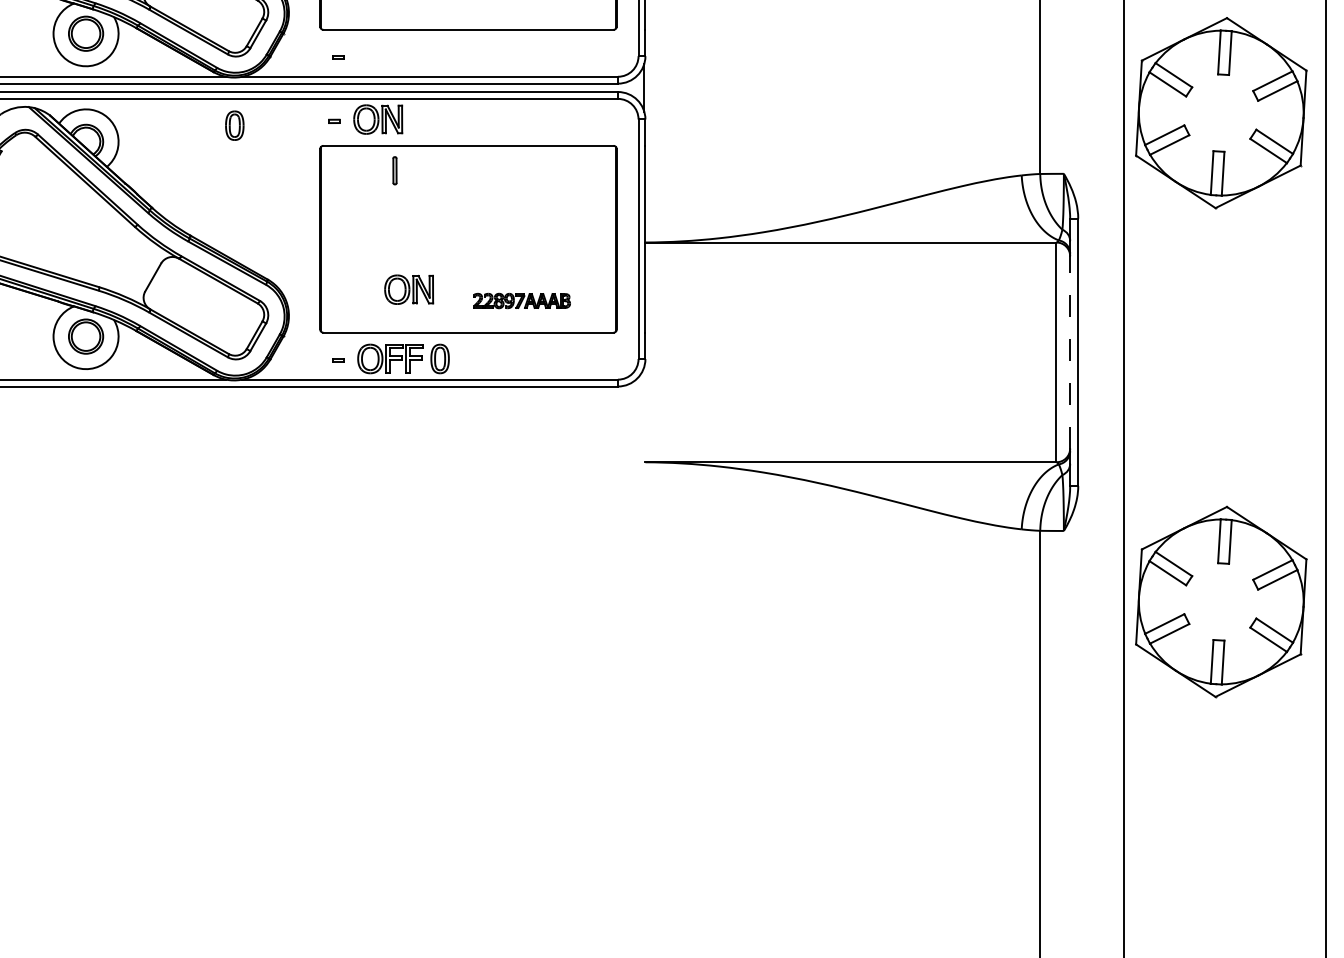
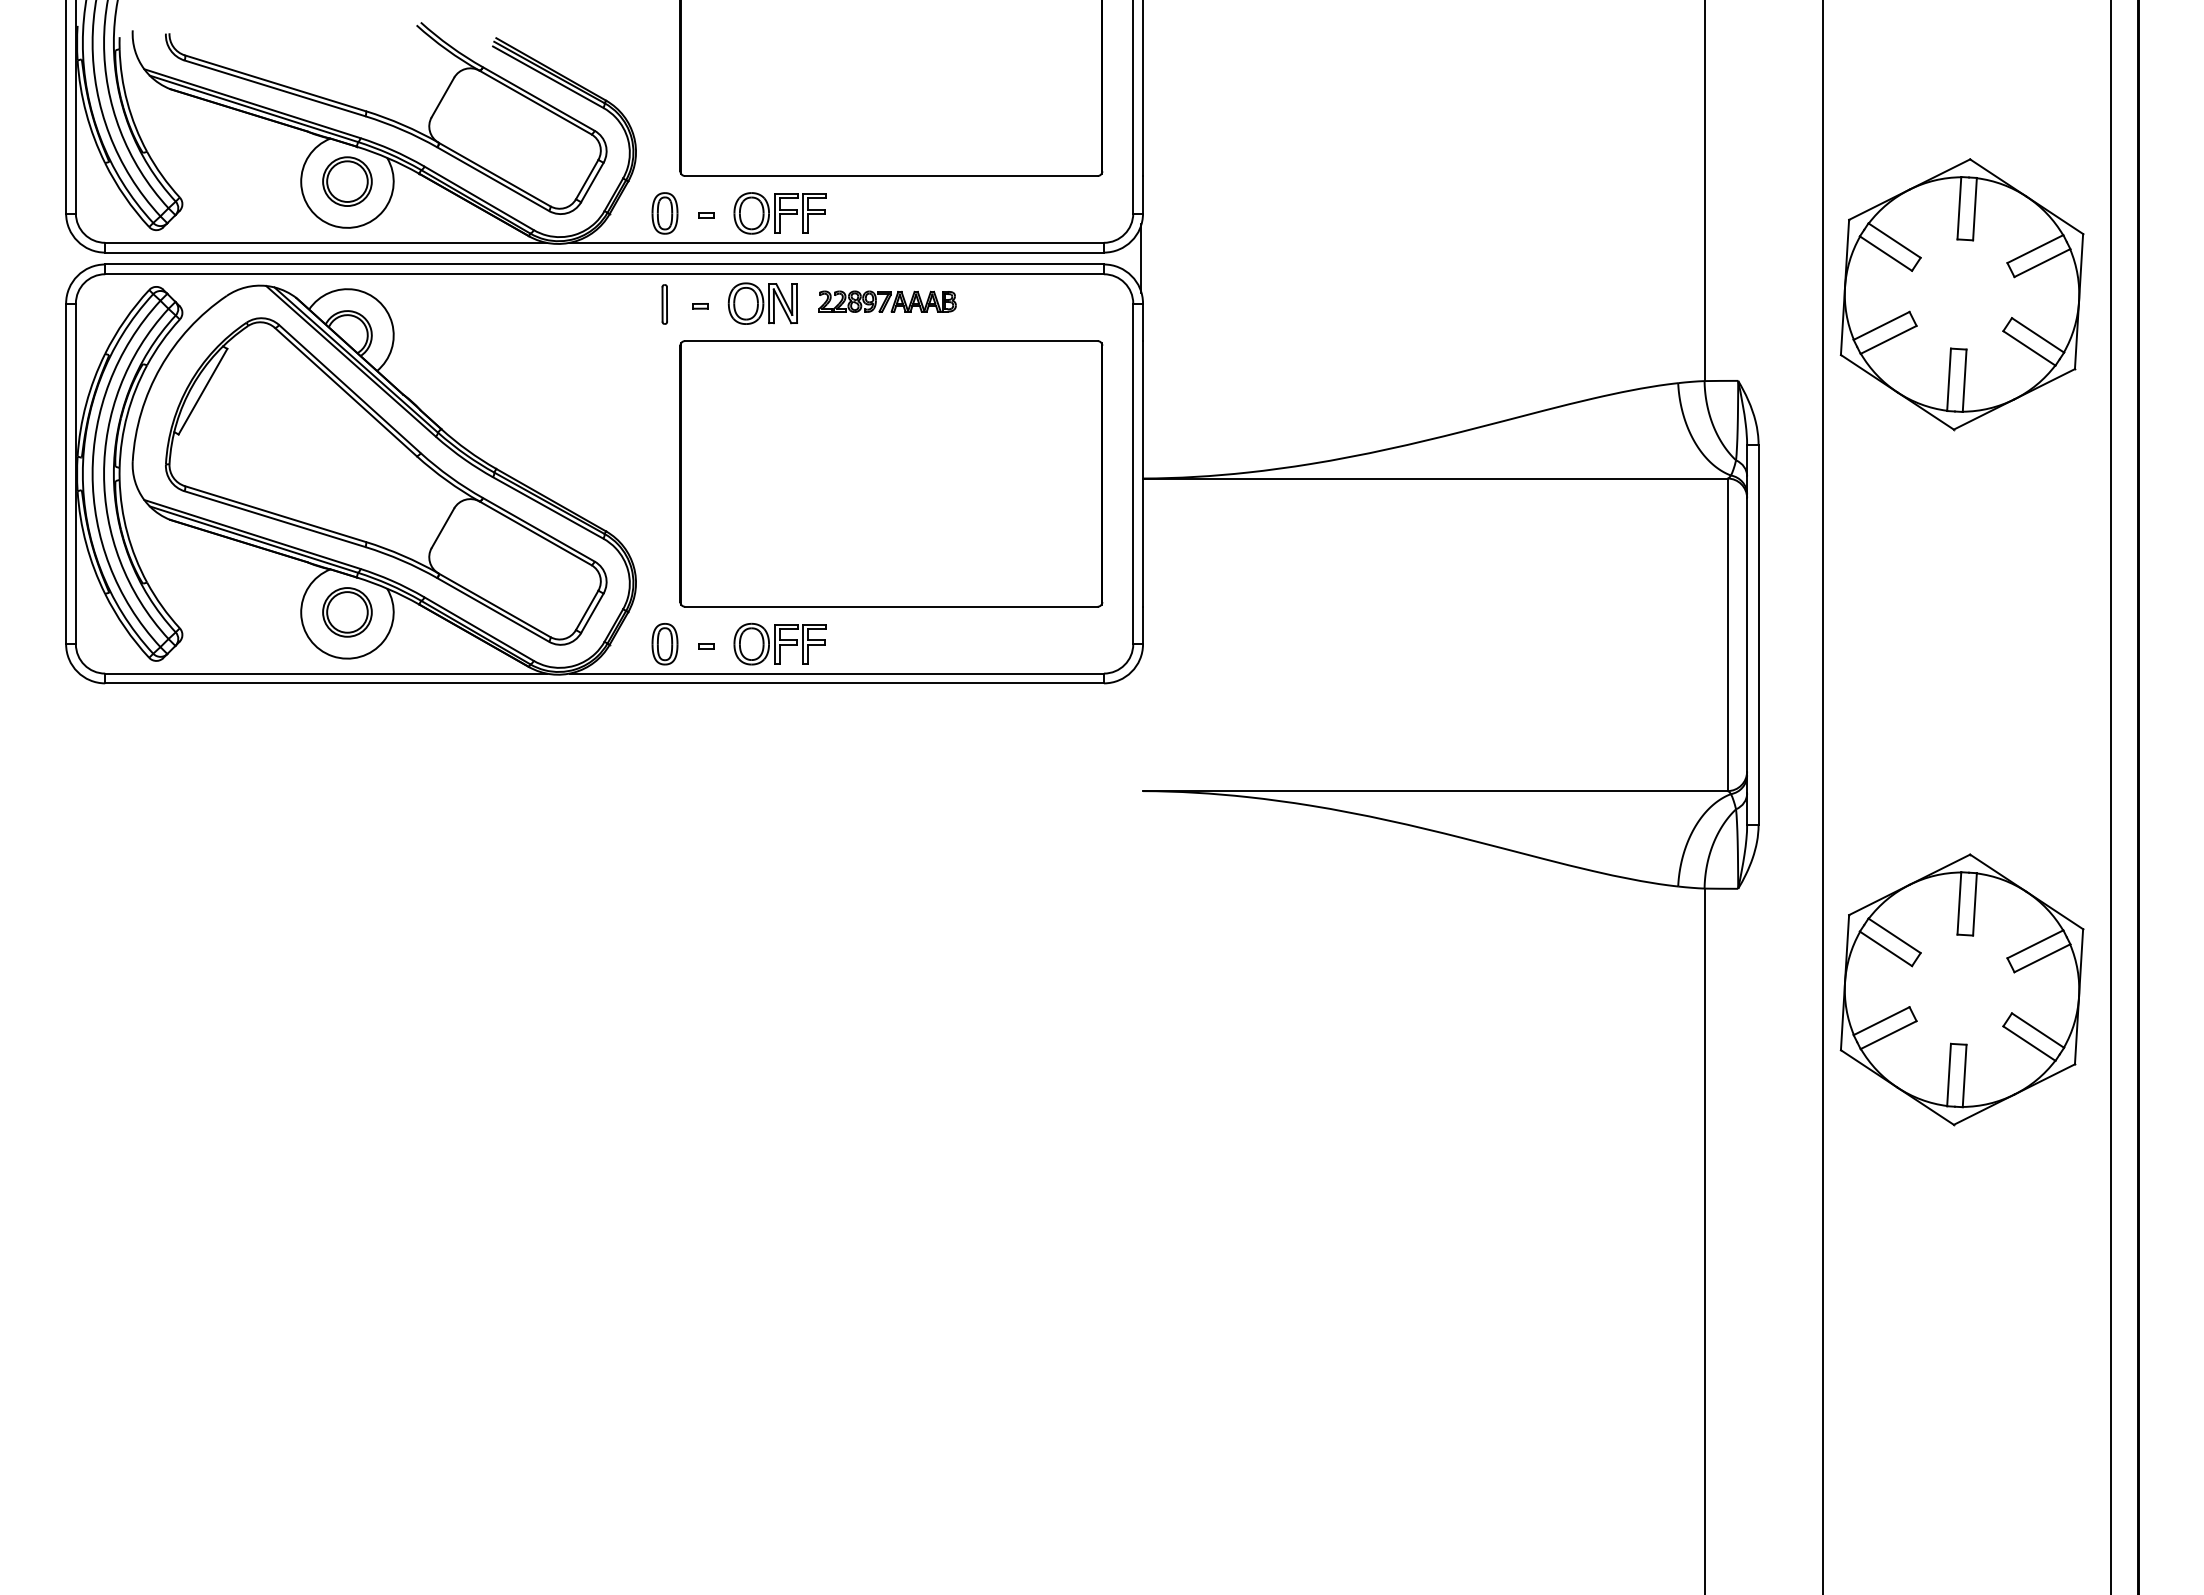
part: (389, 56) -> (779, 213), added
part: (234, 125) -> (664, 213), moved
part: (394, 170) -> (664, 304), moved
part: (408, 289) -> (806, 545), removed
part: (522, 300) -> (887, 301), moved
line: (1070, 352) -> (1747, 634), dashed -> solid
part: (439, 359) -> (664, 644), moved

